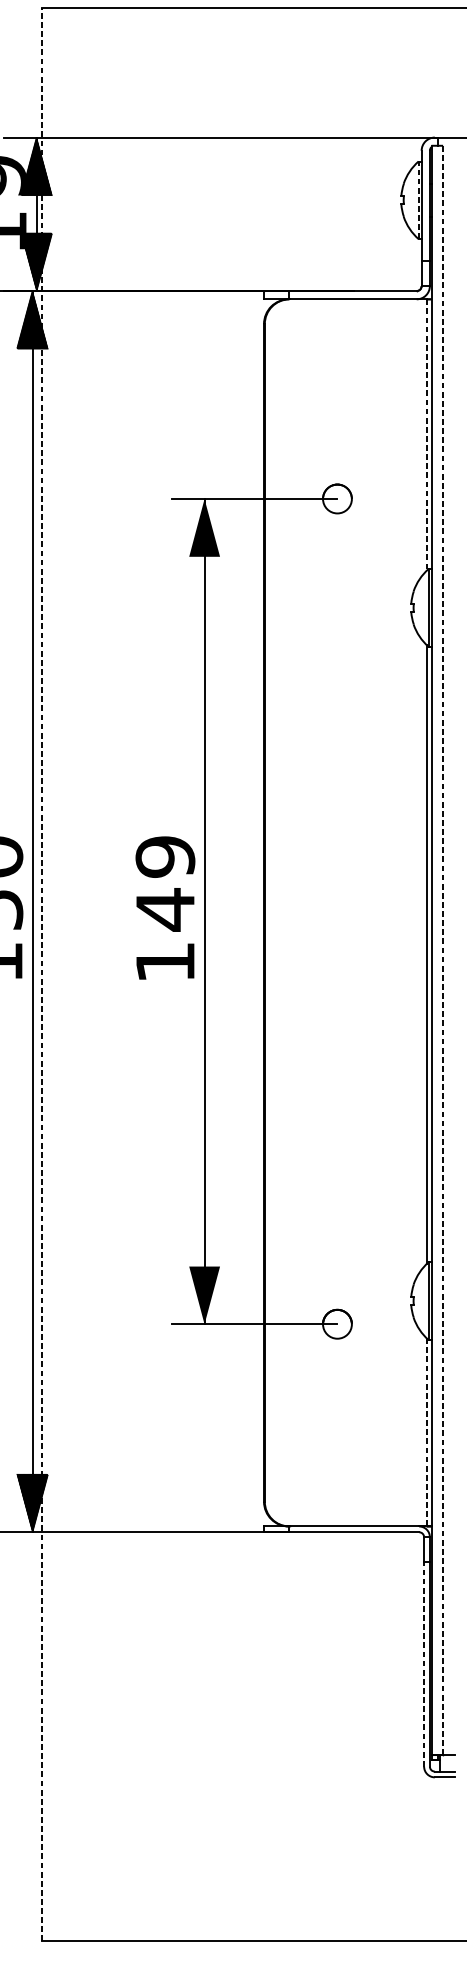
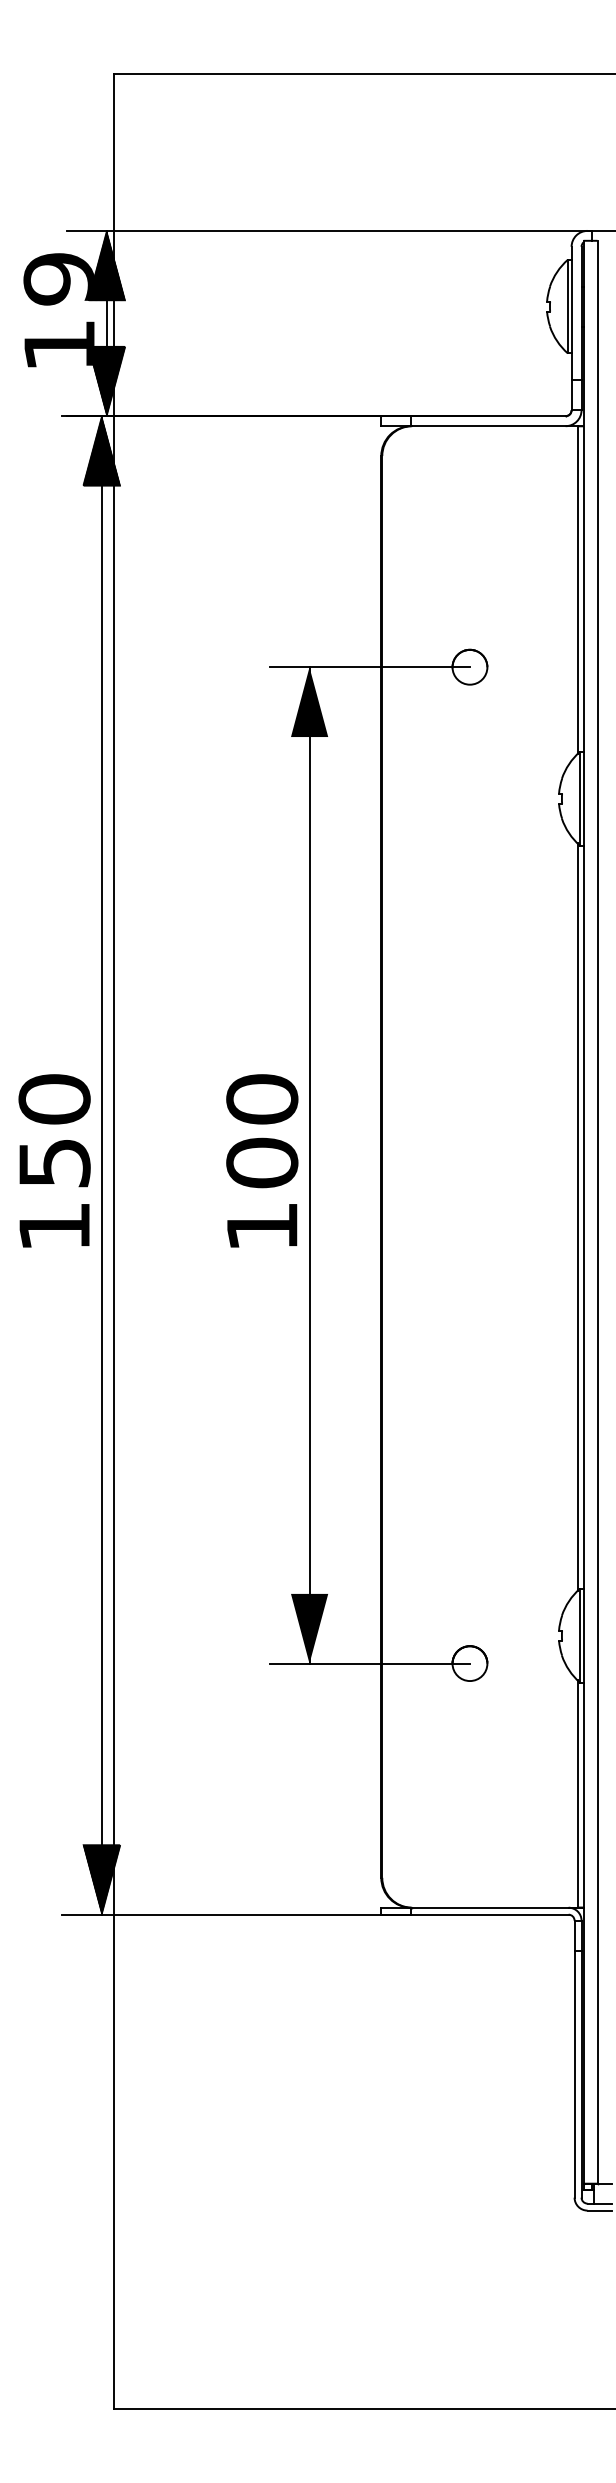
line: (418, 200) -> (567, 306), dashed -> solid
line: (426, 435) -> (577, 590), dashed -> solid
text: (165, 883) -> (262, 1131), 149 -> 100
line: (443, 950) -> (597, 1212), dashed -> solid
line: (42, 973) -> (113, 1240), dashed -> solid
line: (426, 1432) -> (577, 1794), dashed -> solid
line: (424, 1664) -> (574, 2074), dashed -> solid

